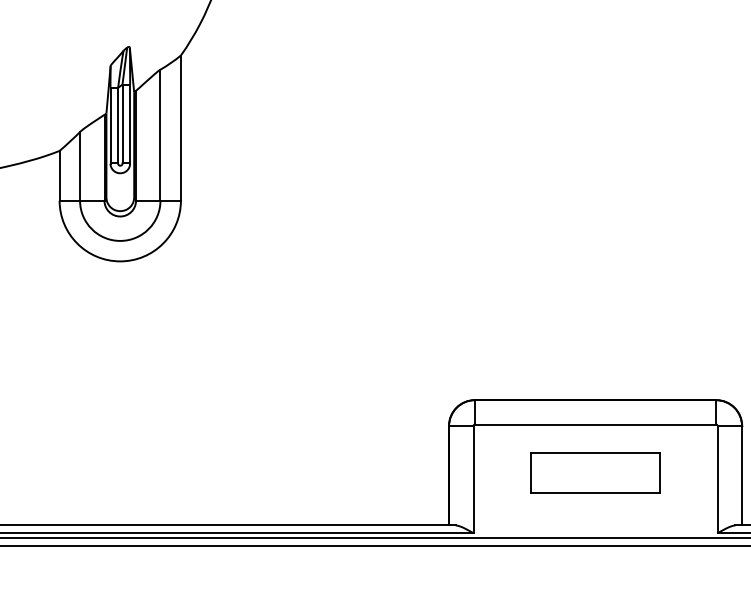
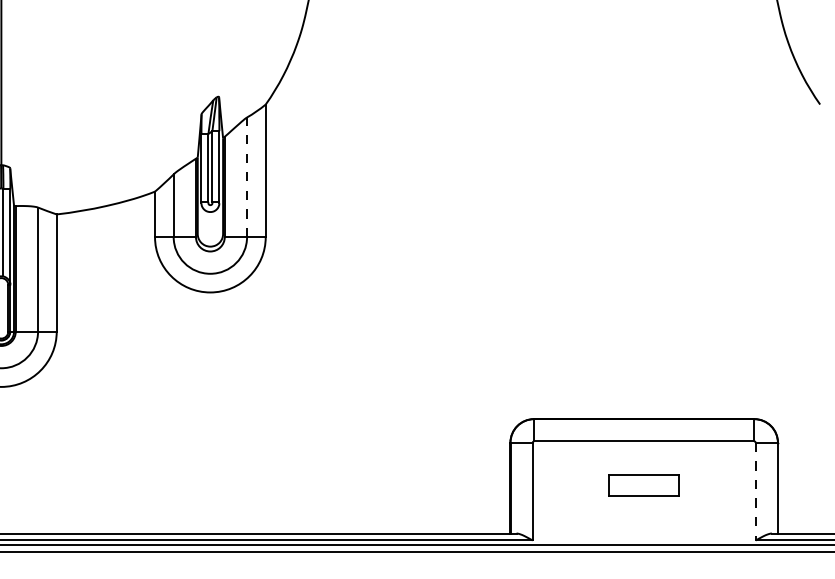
line: (160, 135) -> (247, 177), solid -> dashed
part: (595, 472) -> (644, 485), size x0.6
line: (717, 479) -> (755, 491), solid -> dashed

